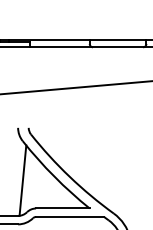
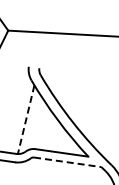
line: (22, 181) -> (25, 120), solid -> dashed
line: (70, 216) -> (68, 161), solid -> dashed

